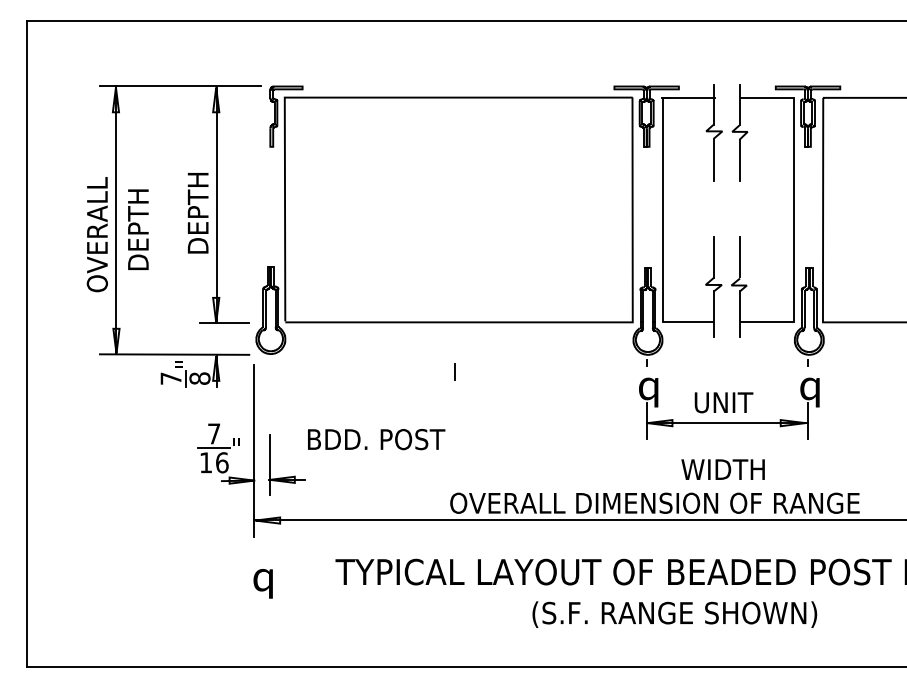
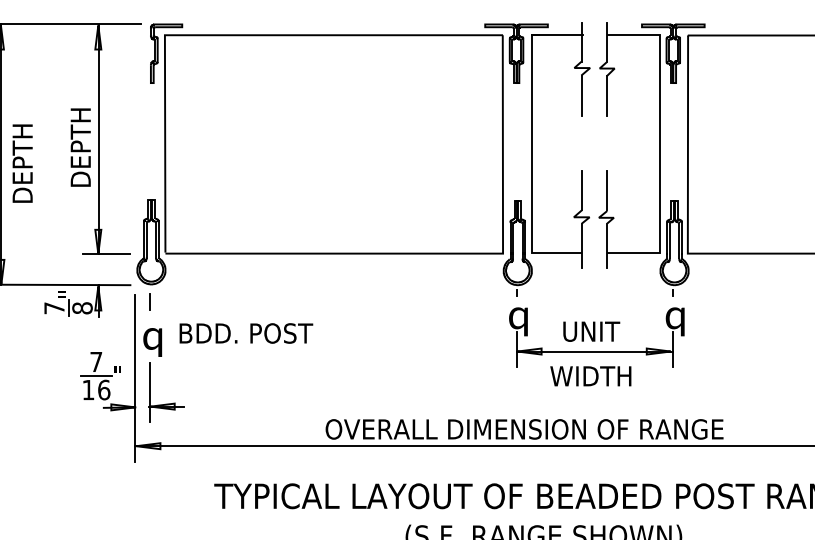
line: (454, 371) -> (150, 301), moved
text: (376, 439) -> (246, 333), moved
text: (722, 469) -> (590, 376), moved
text: (262, 583) -> (152, 342), moved

